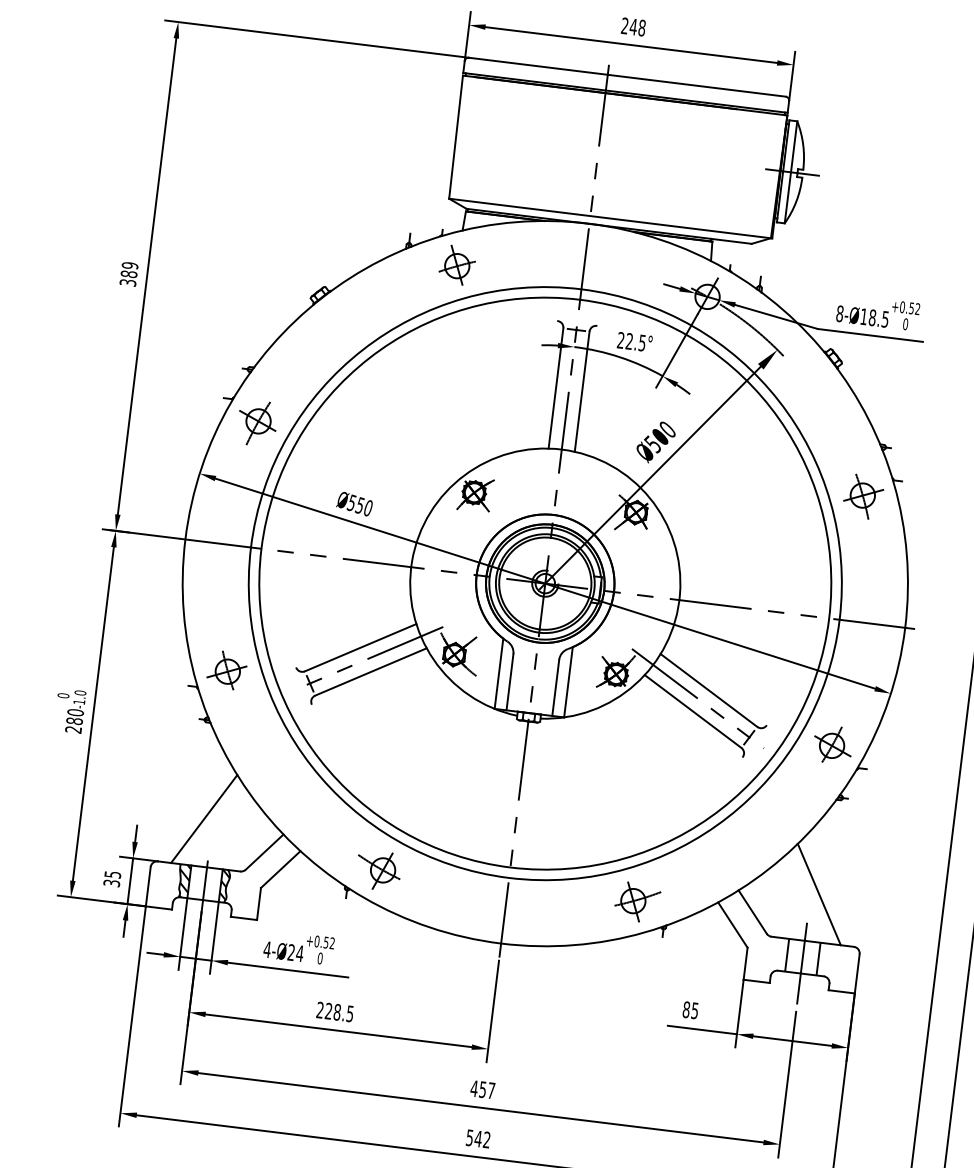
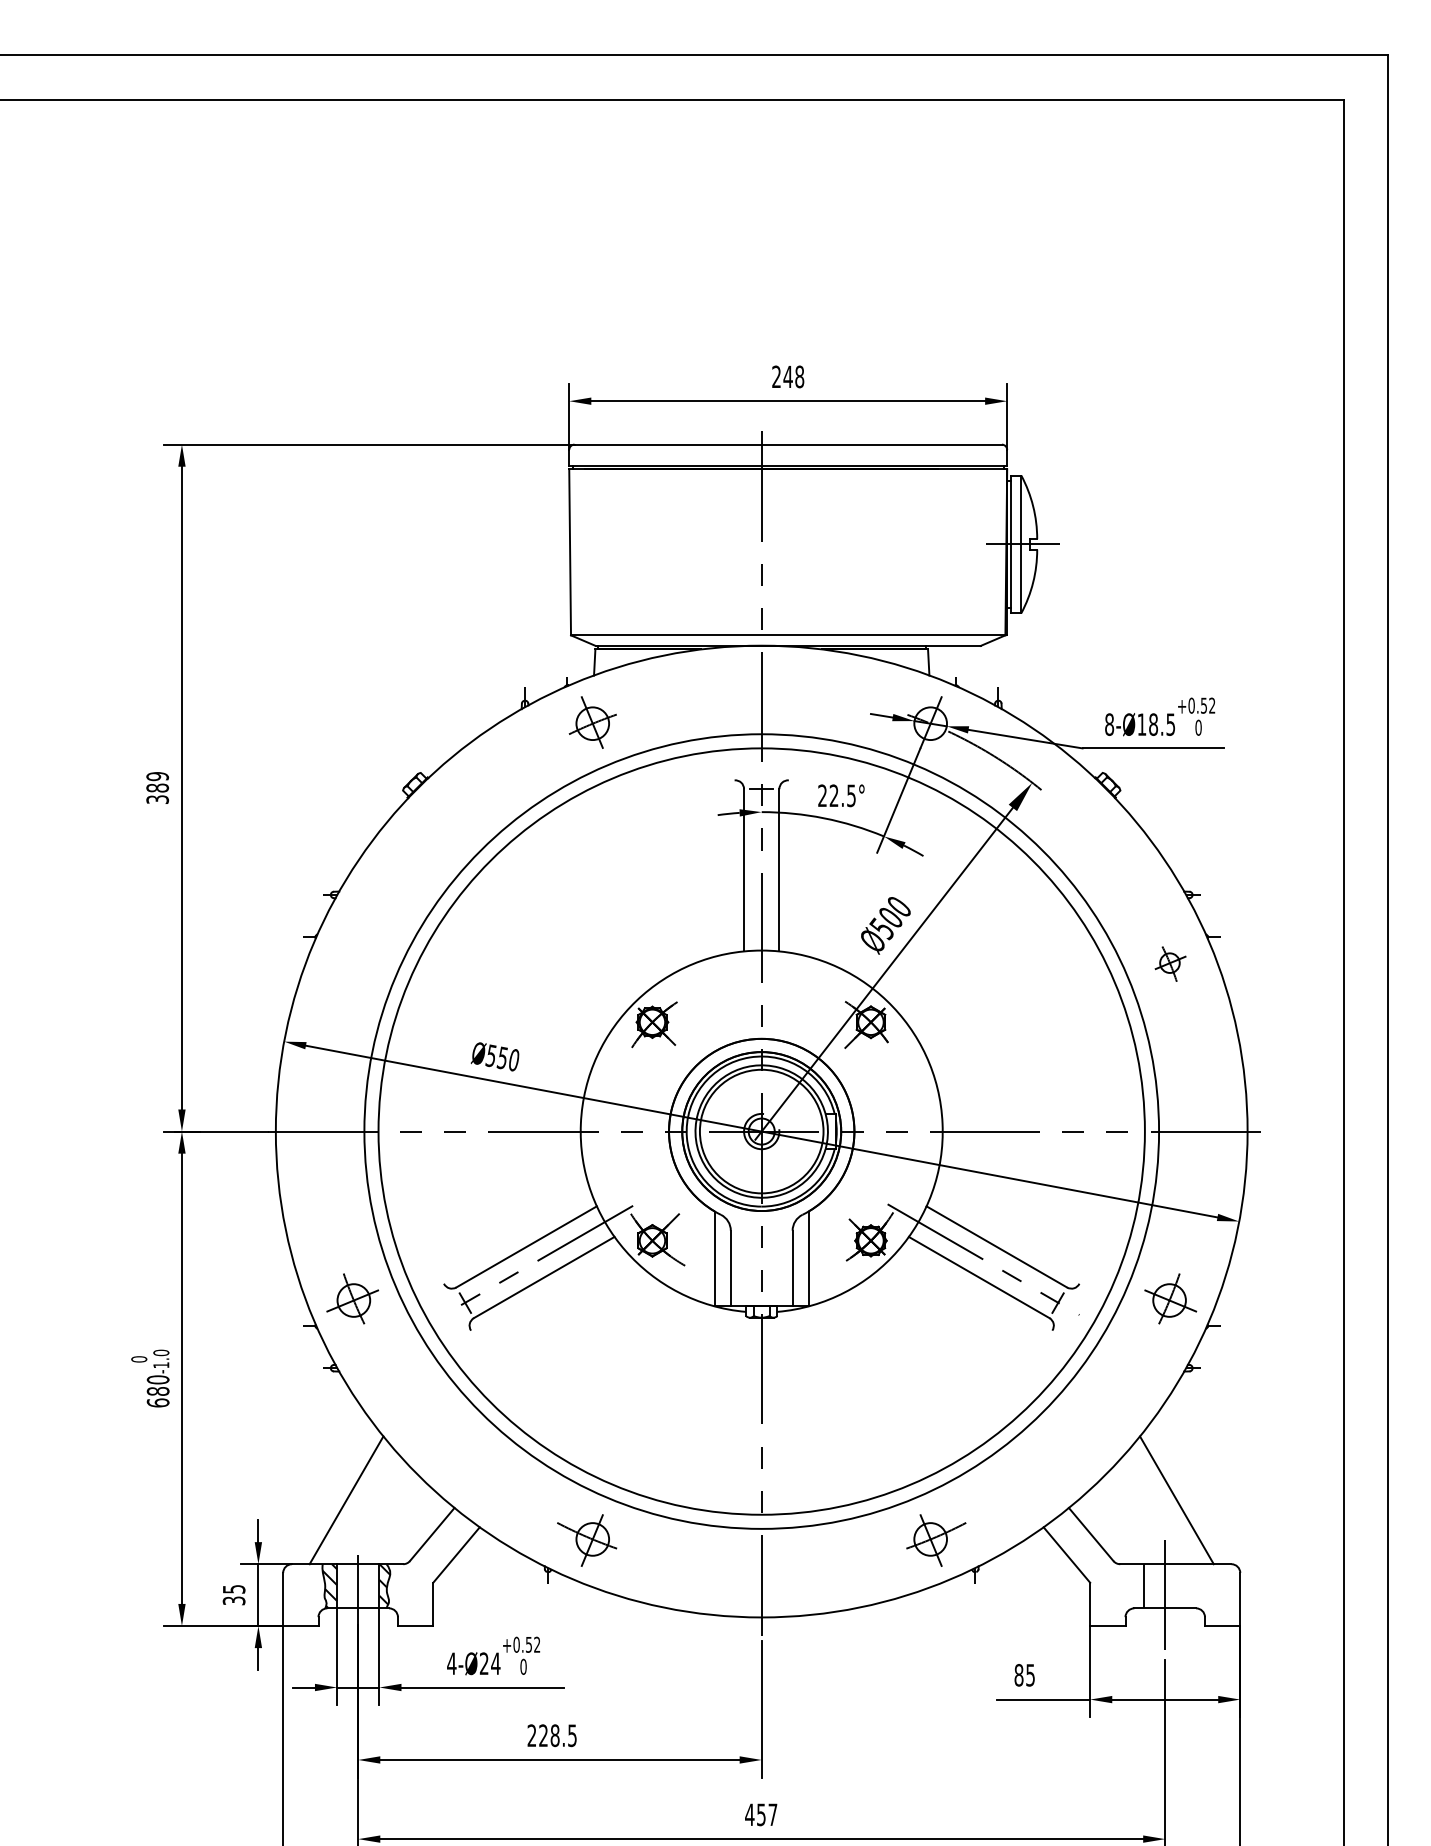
part: (257, 423) -> (352, 965), removed
part: (863, 496) -> (1170, 963), size x0.6
text: (73, 729) -> (157, 1402), 280 -> 680
line: (818, 959) -> (1186, 1586), removed

